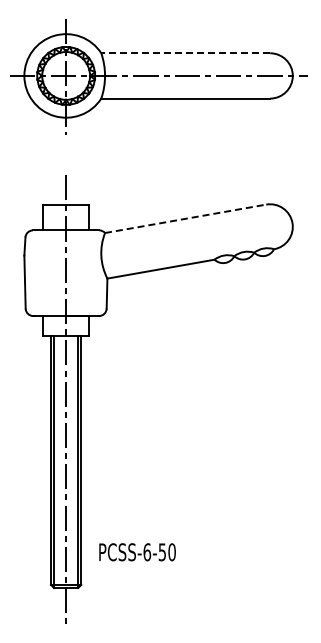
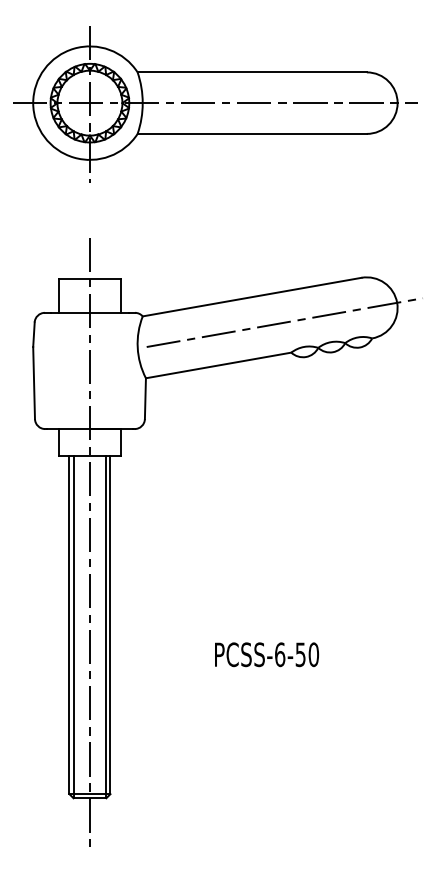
line: (185, 53) -> (251, 72), dashed -> solid
line: (185, 218) -> (251, 296), dashed -> solid
line: (209, 237) -> (284, 322), added
text: (137, 552) -> (266, 655), moved

